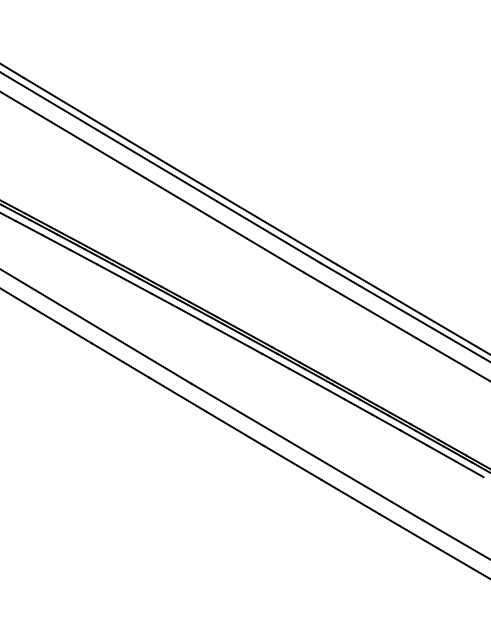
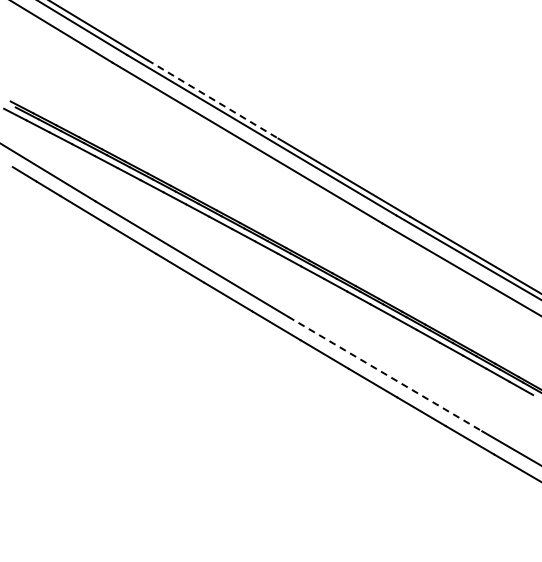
line: (102, 124) -> (213, 99), solid -> dashed
line: (307, 452) -> (385, 374), solid -> dashed

